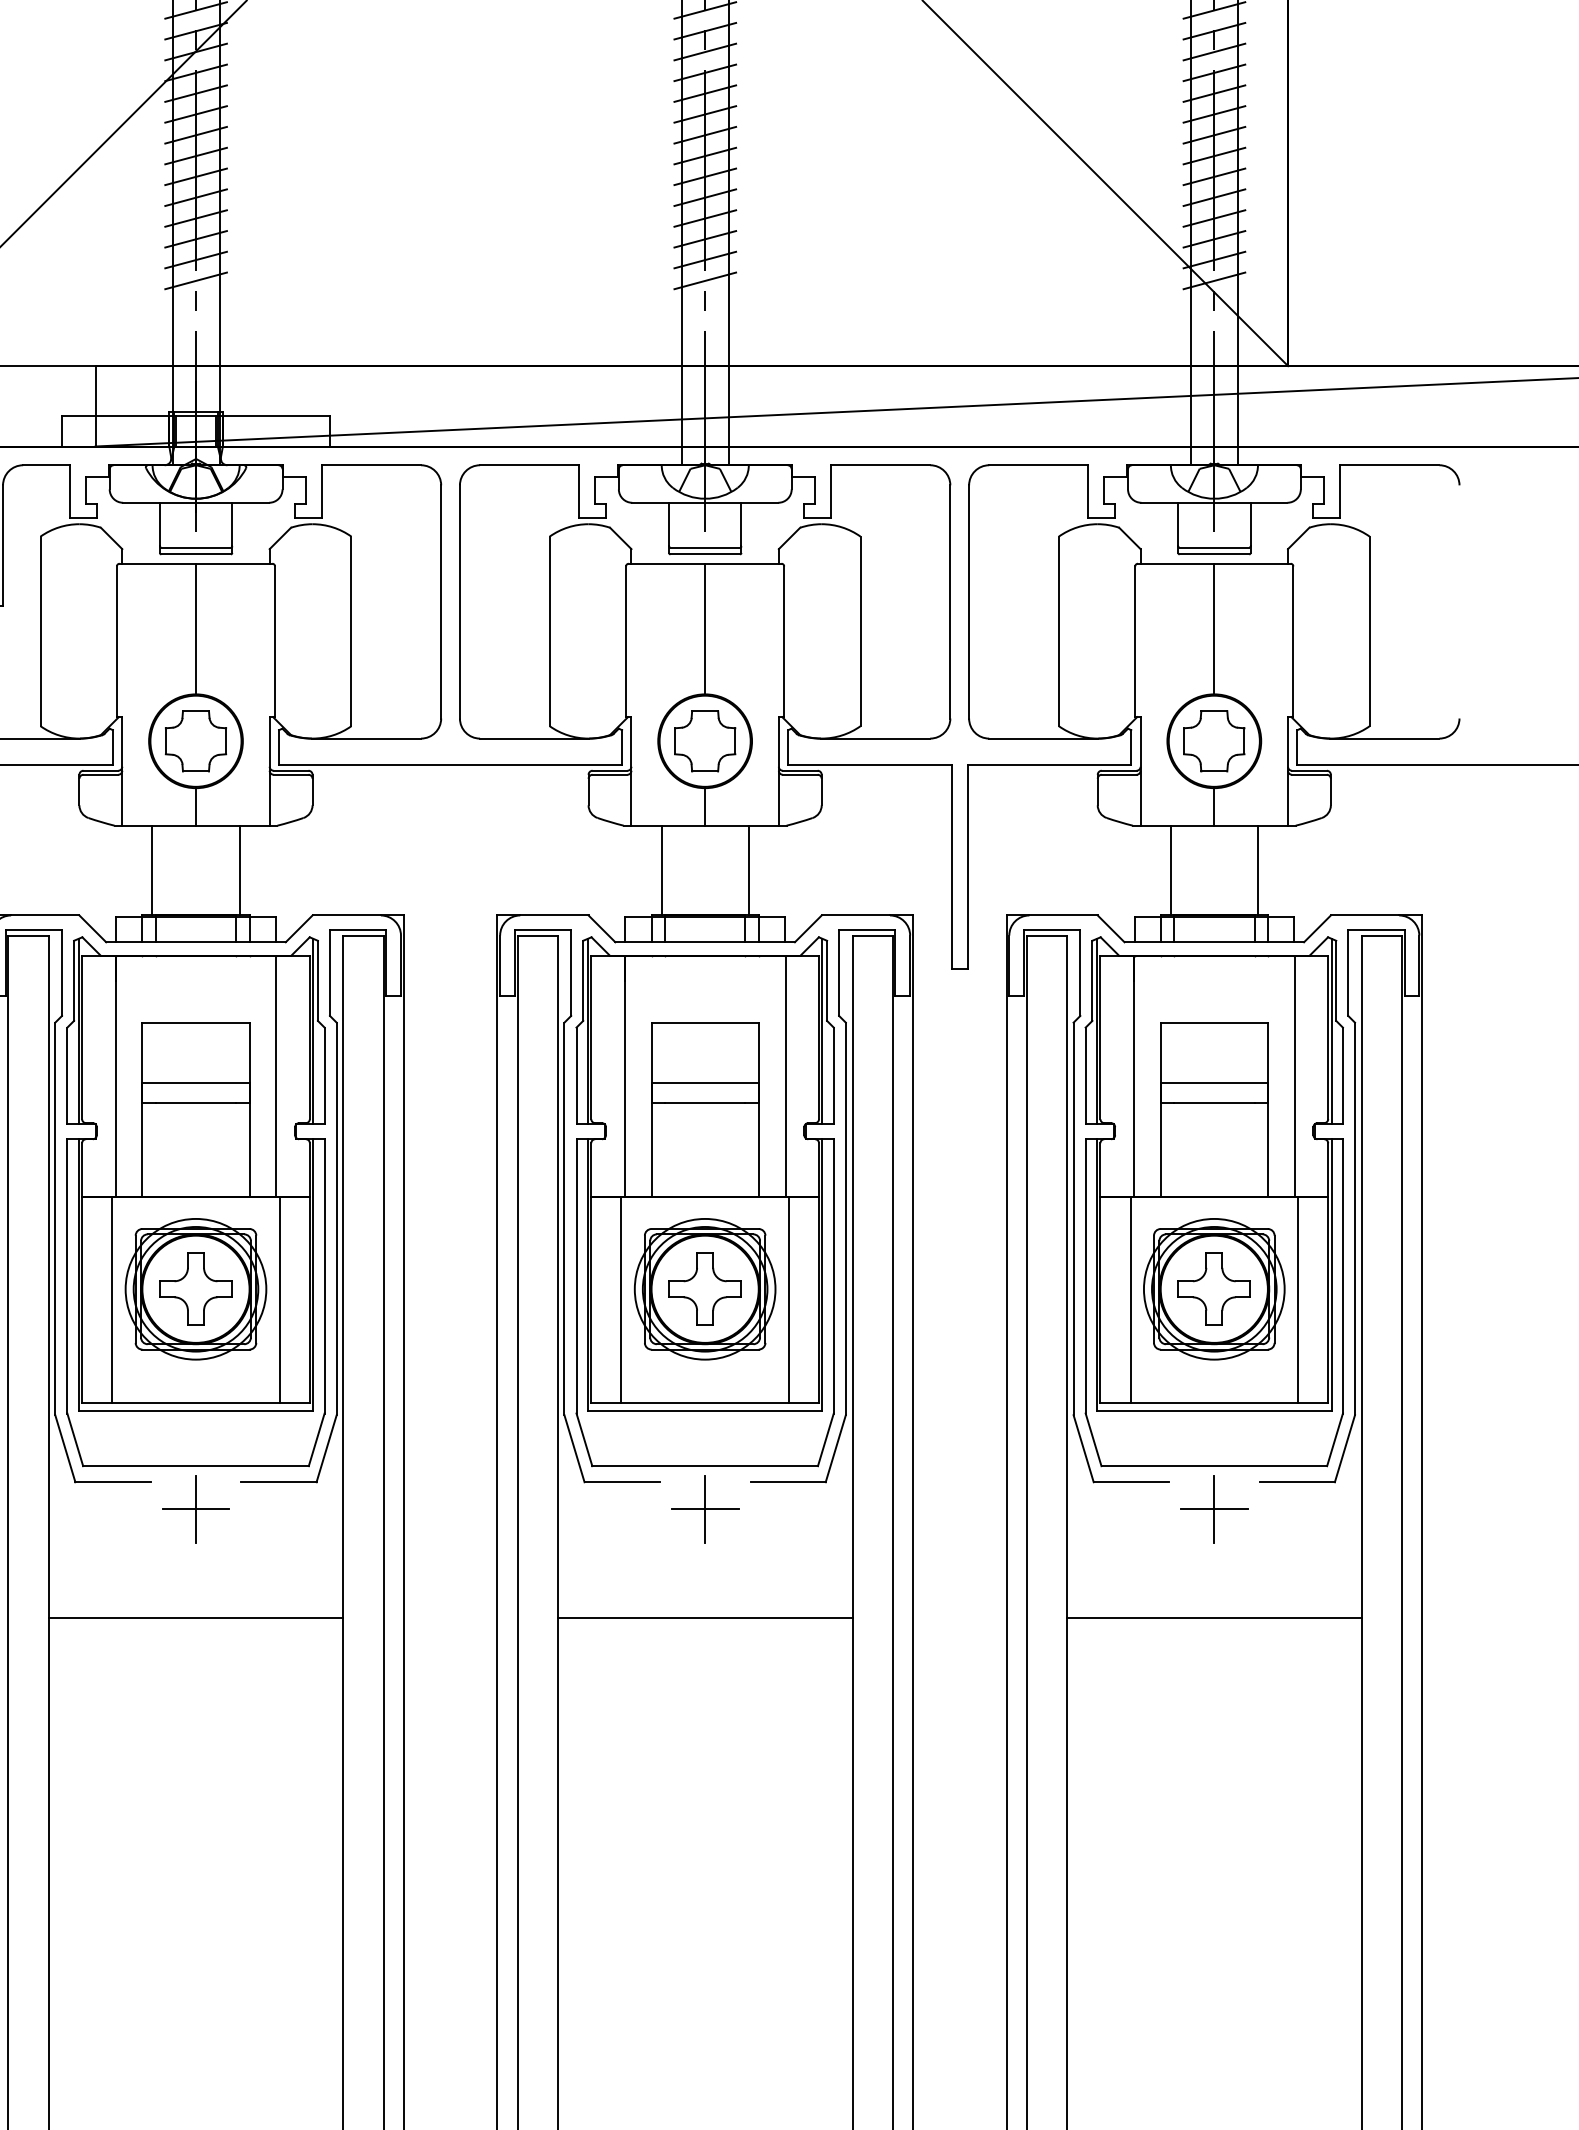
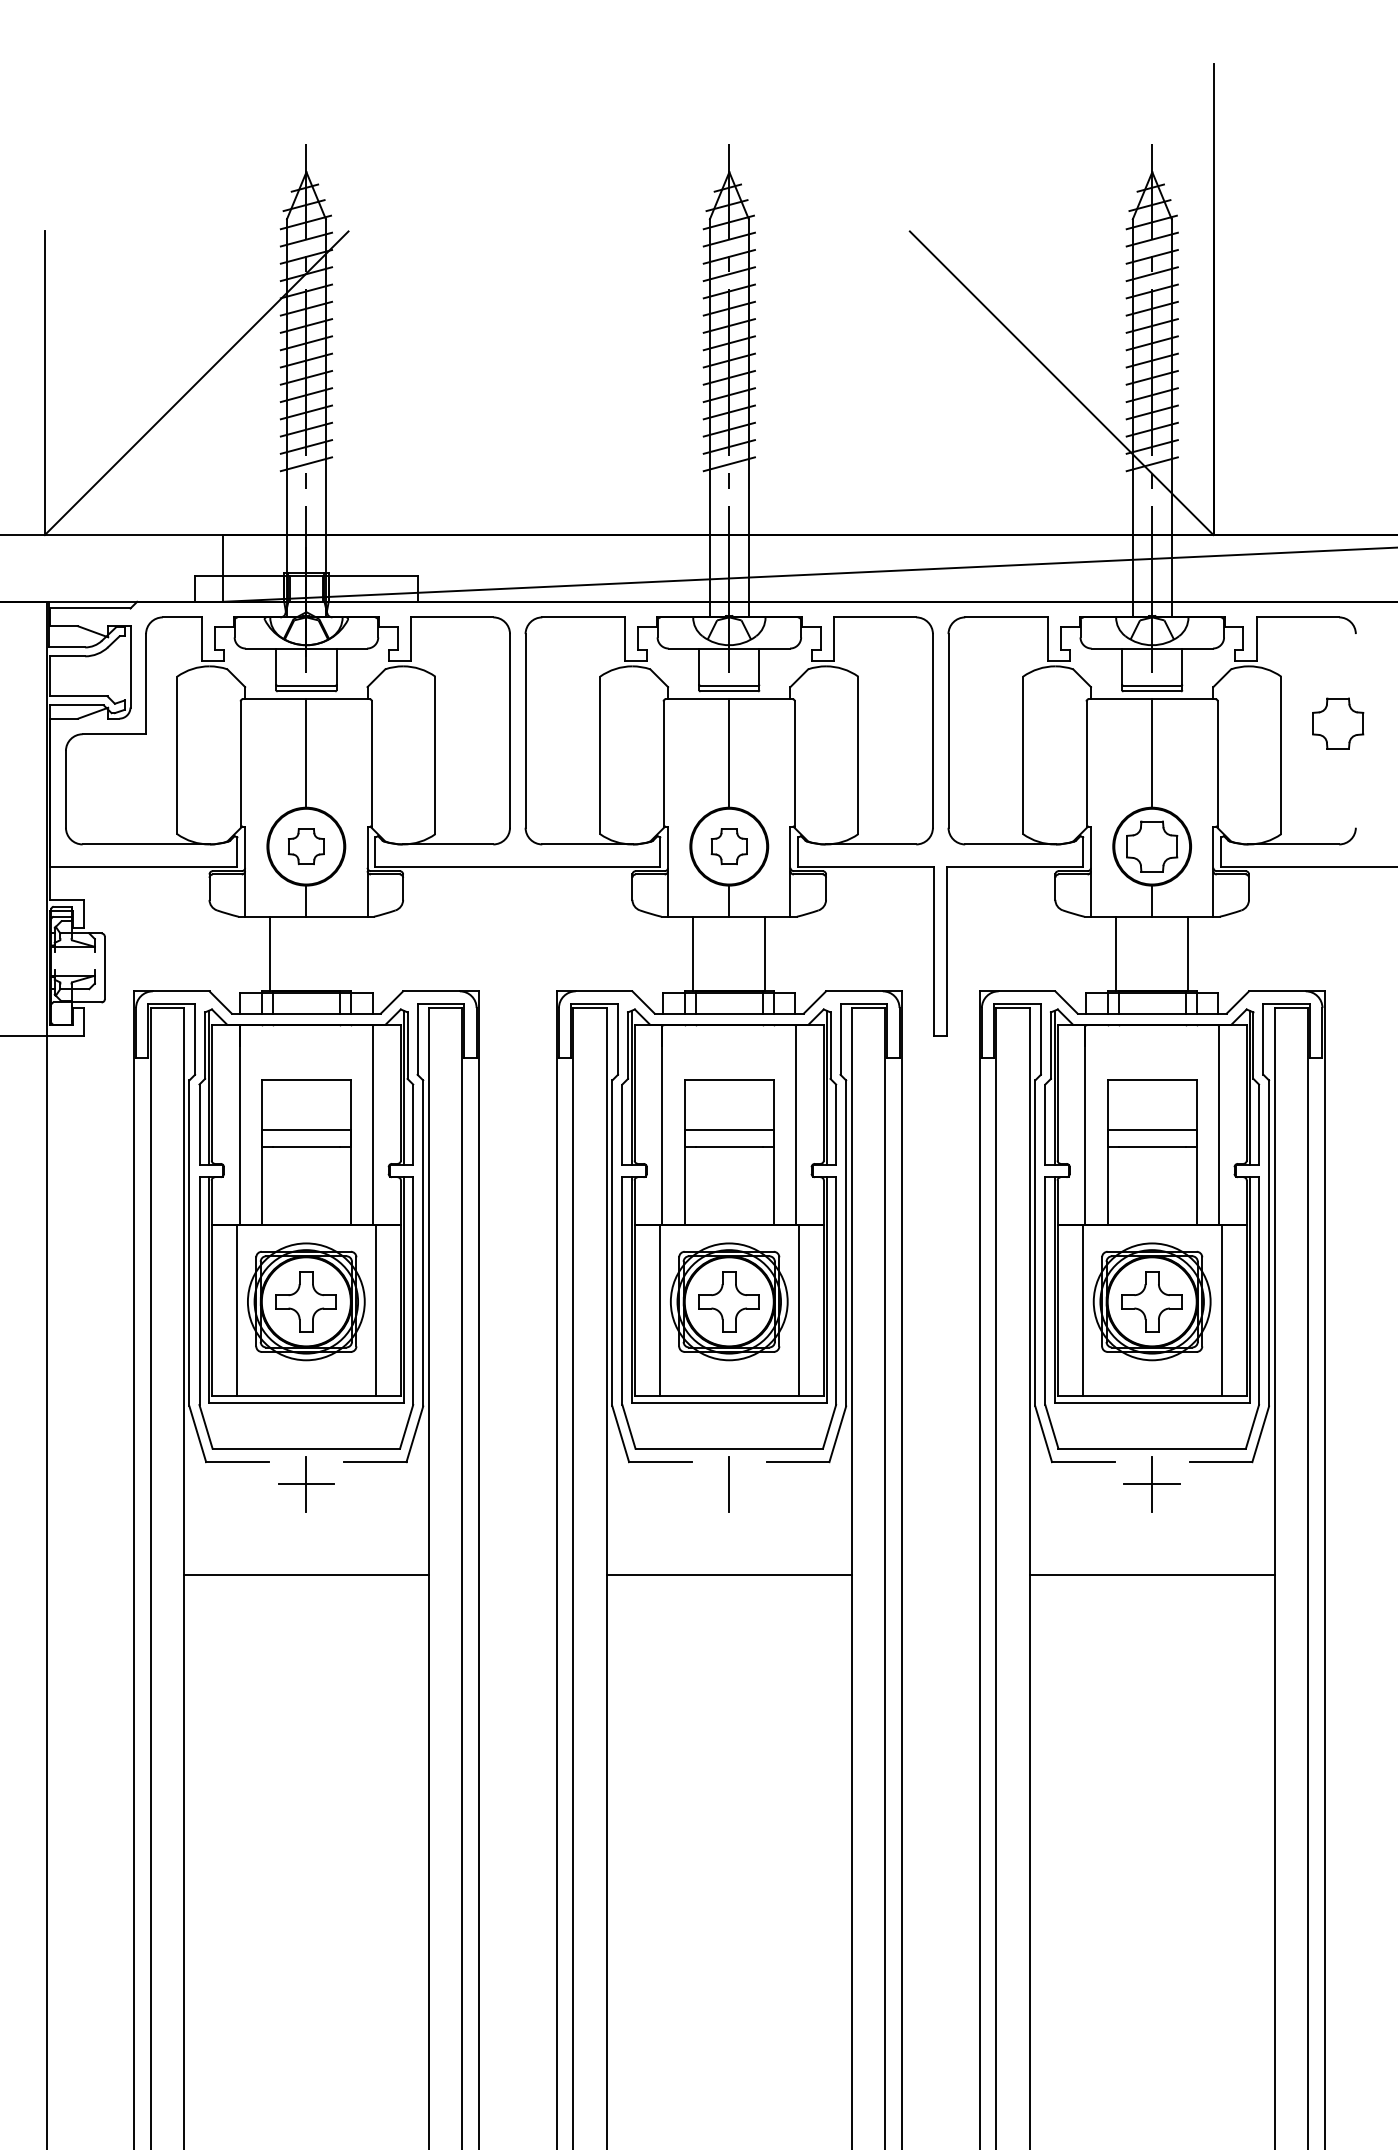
part: (1438, 592) -> (1338, 723), added
part: (196, 741) -> (306, 846), size x0.7
part: (705, 741) -> (729, 846), size x0.7
line: (239, 869) -> (342, 953), removed
line: (705, 1509) -> (729, 1484), removed

